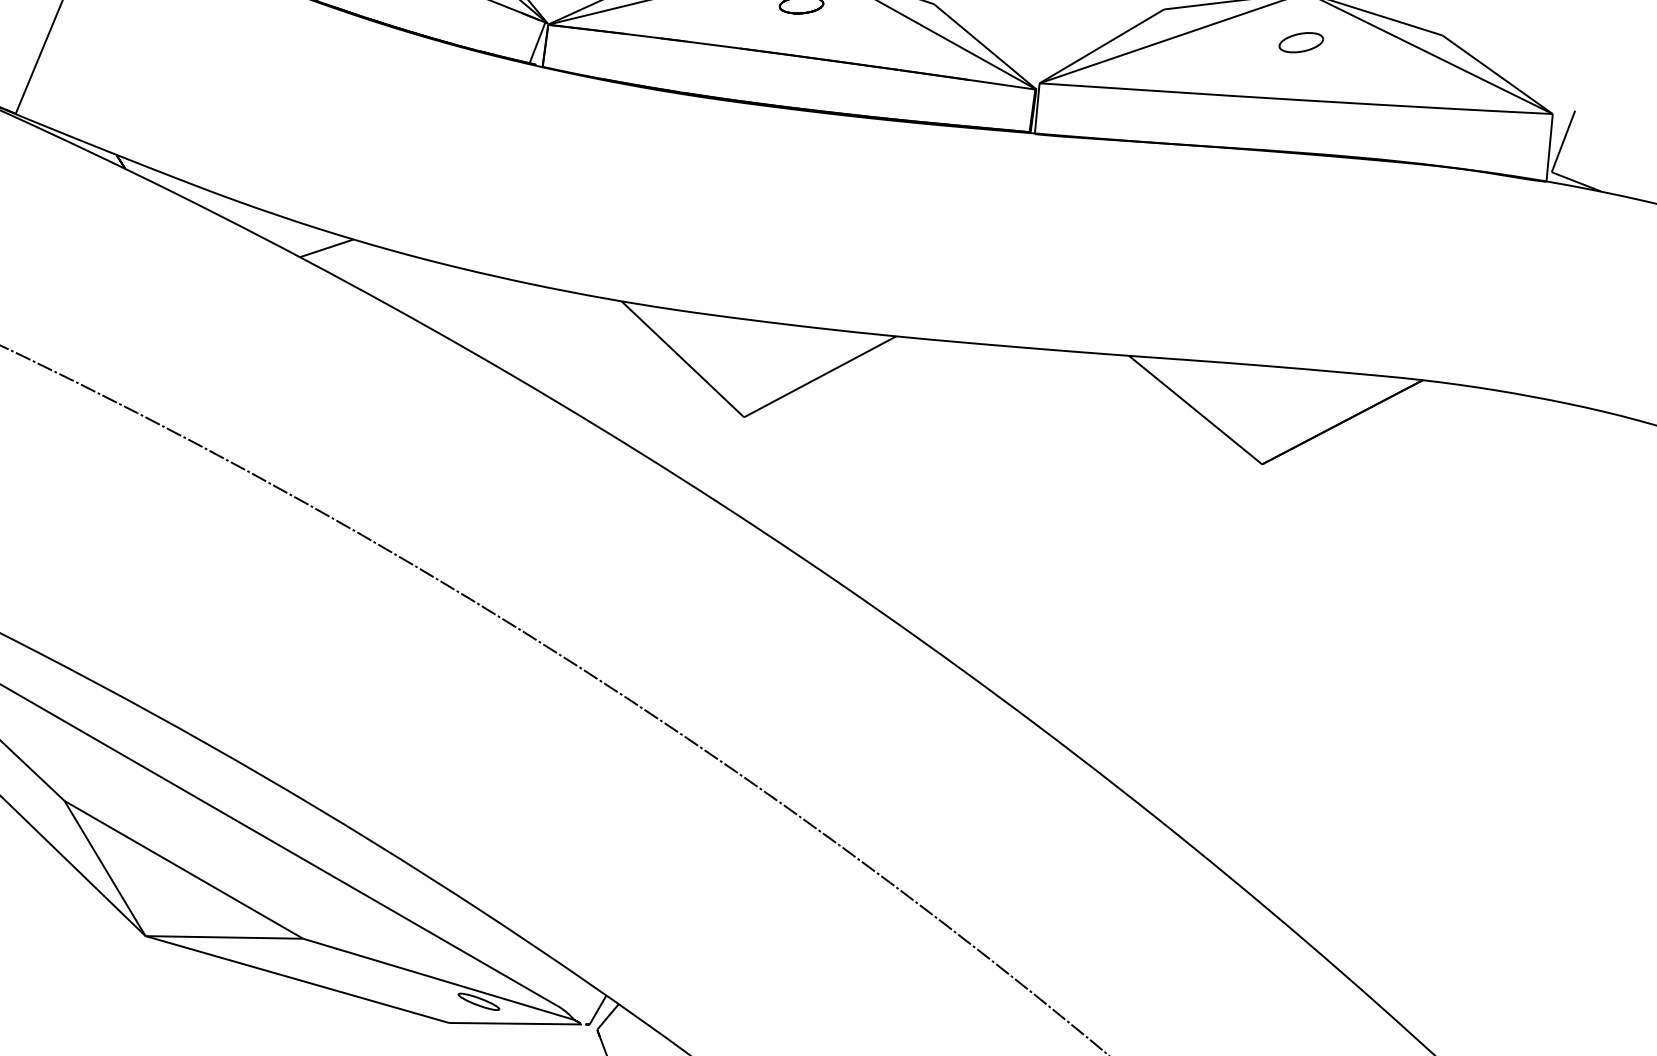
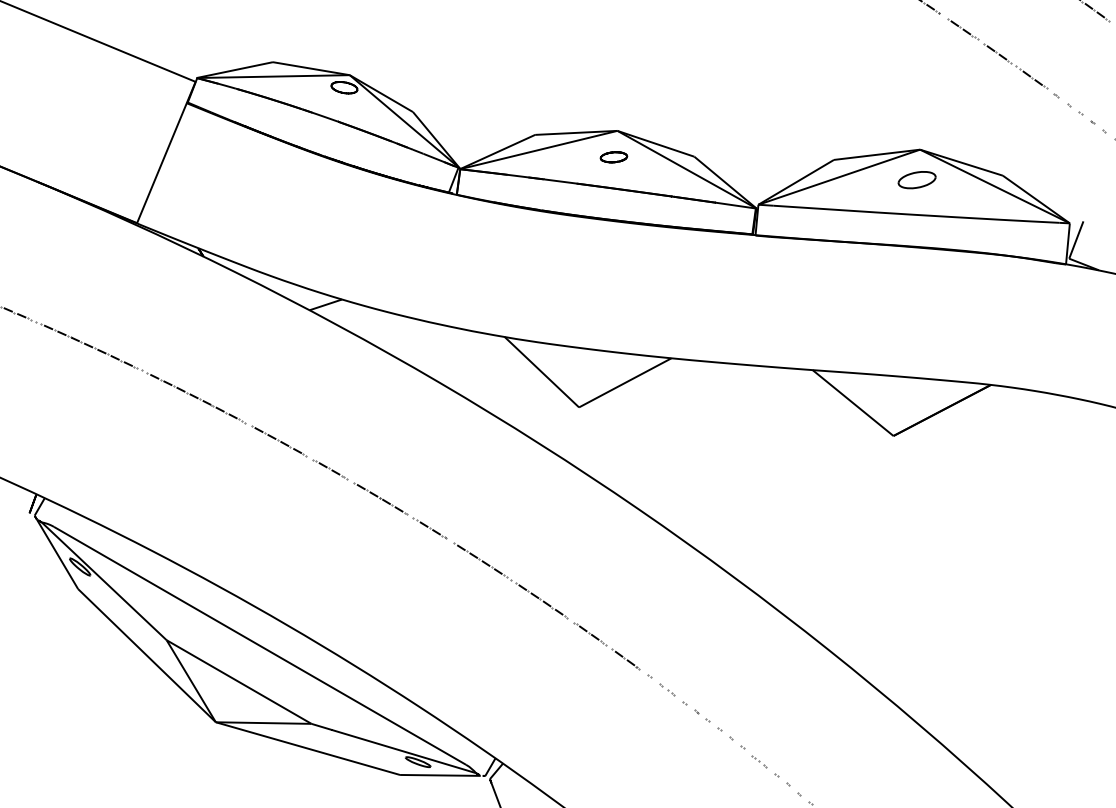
part: (1301, 41) -> (917, 179), size x1.4

